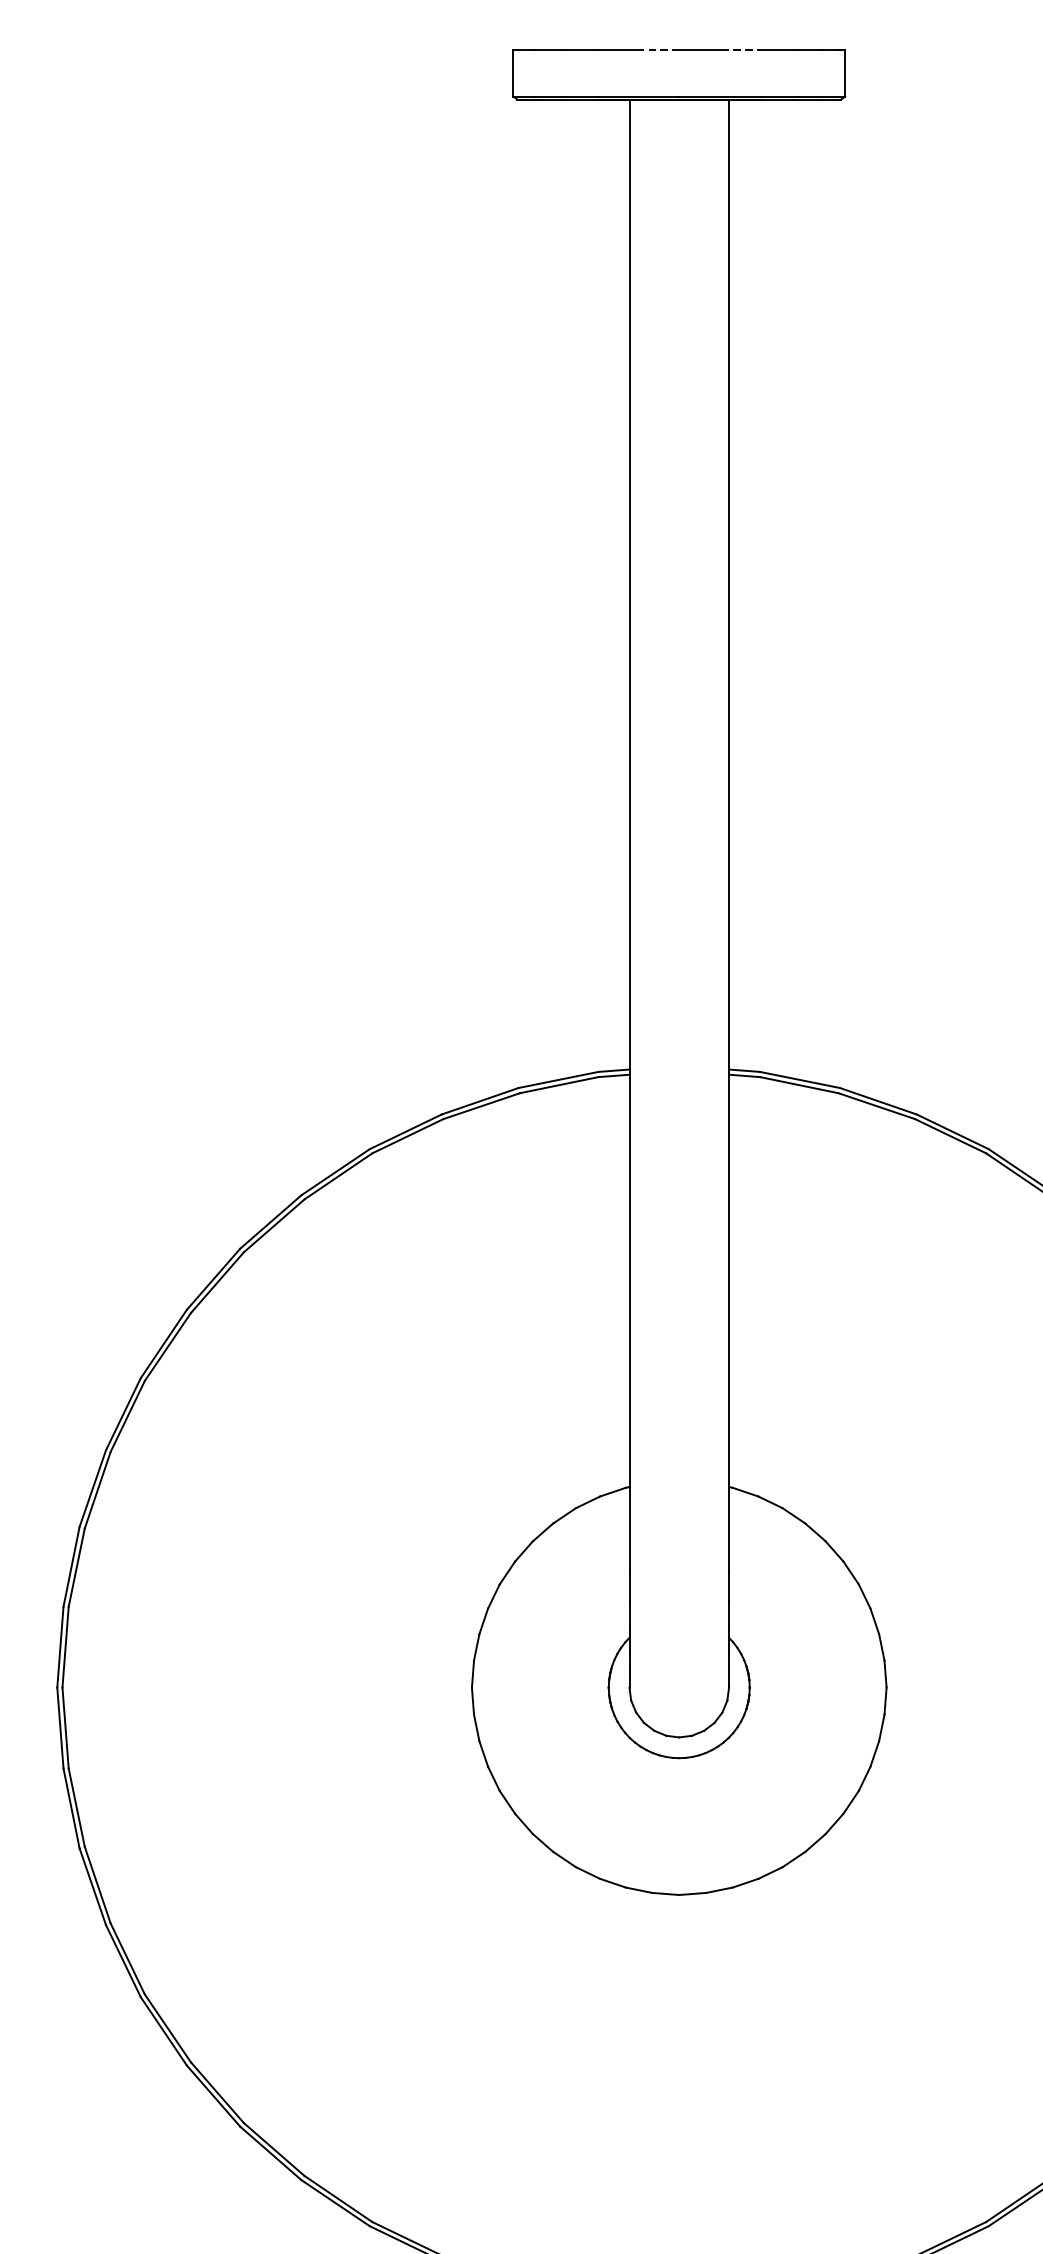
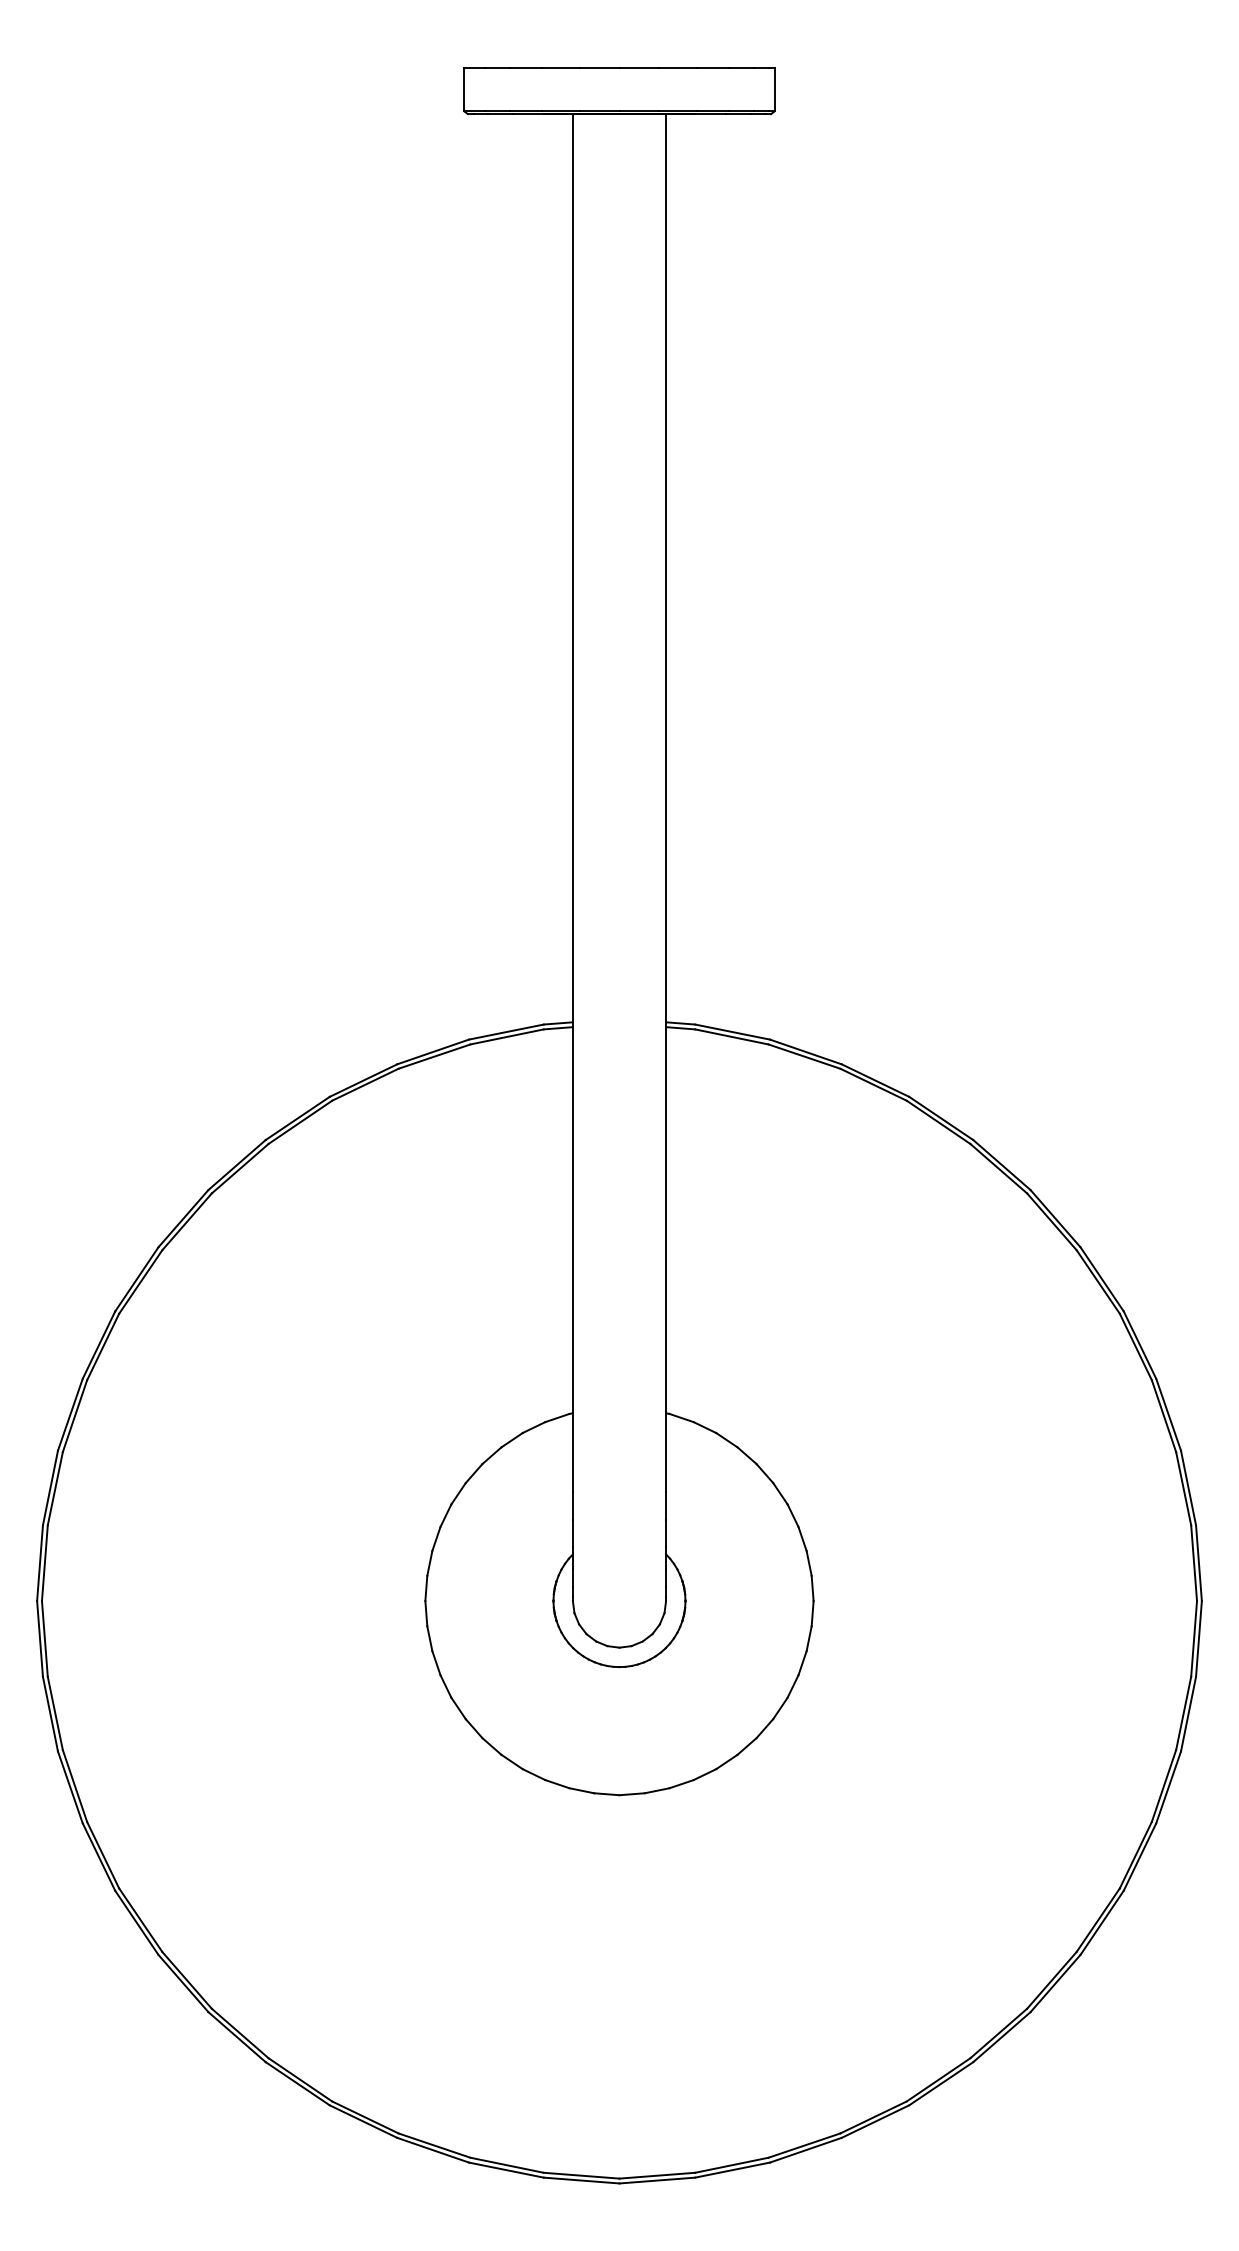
line: (657, 49) -> (599, 67), dashed -> solid
line: (741, 49) -> (677, 67), dashed -> solid

